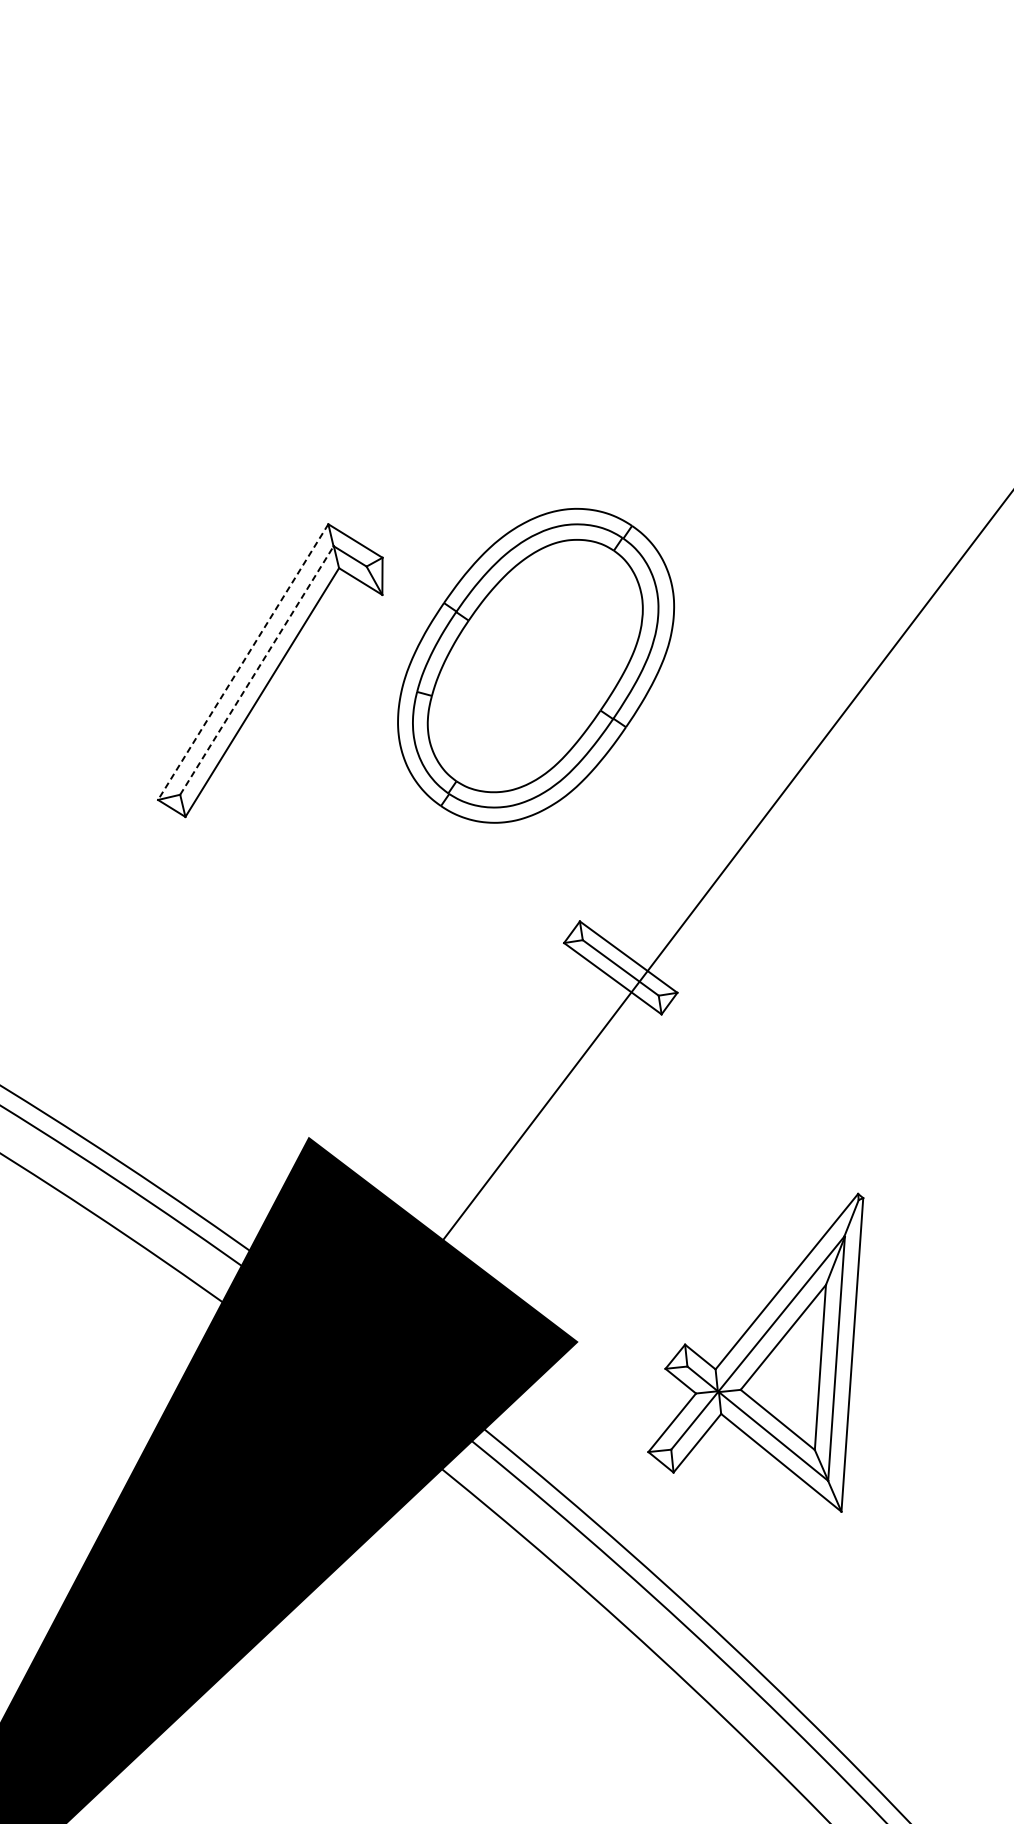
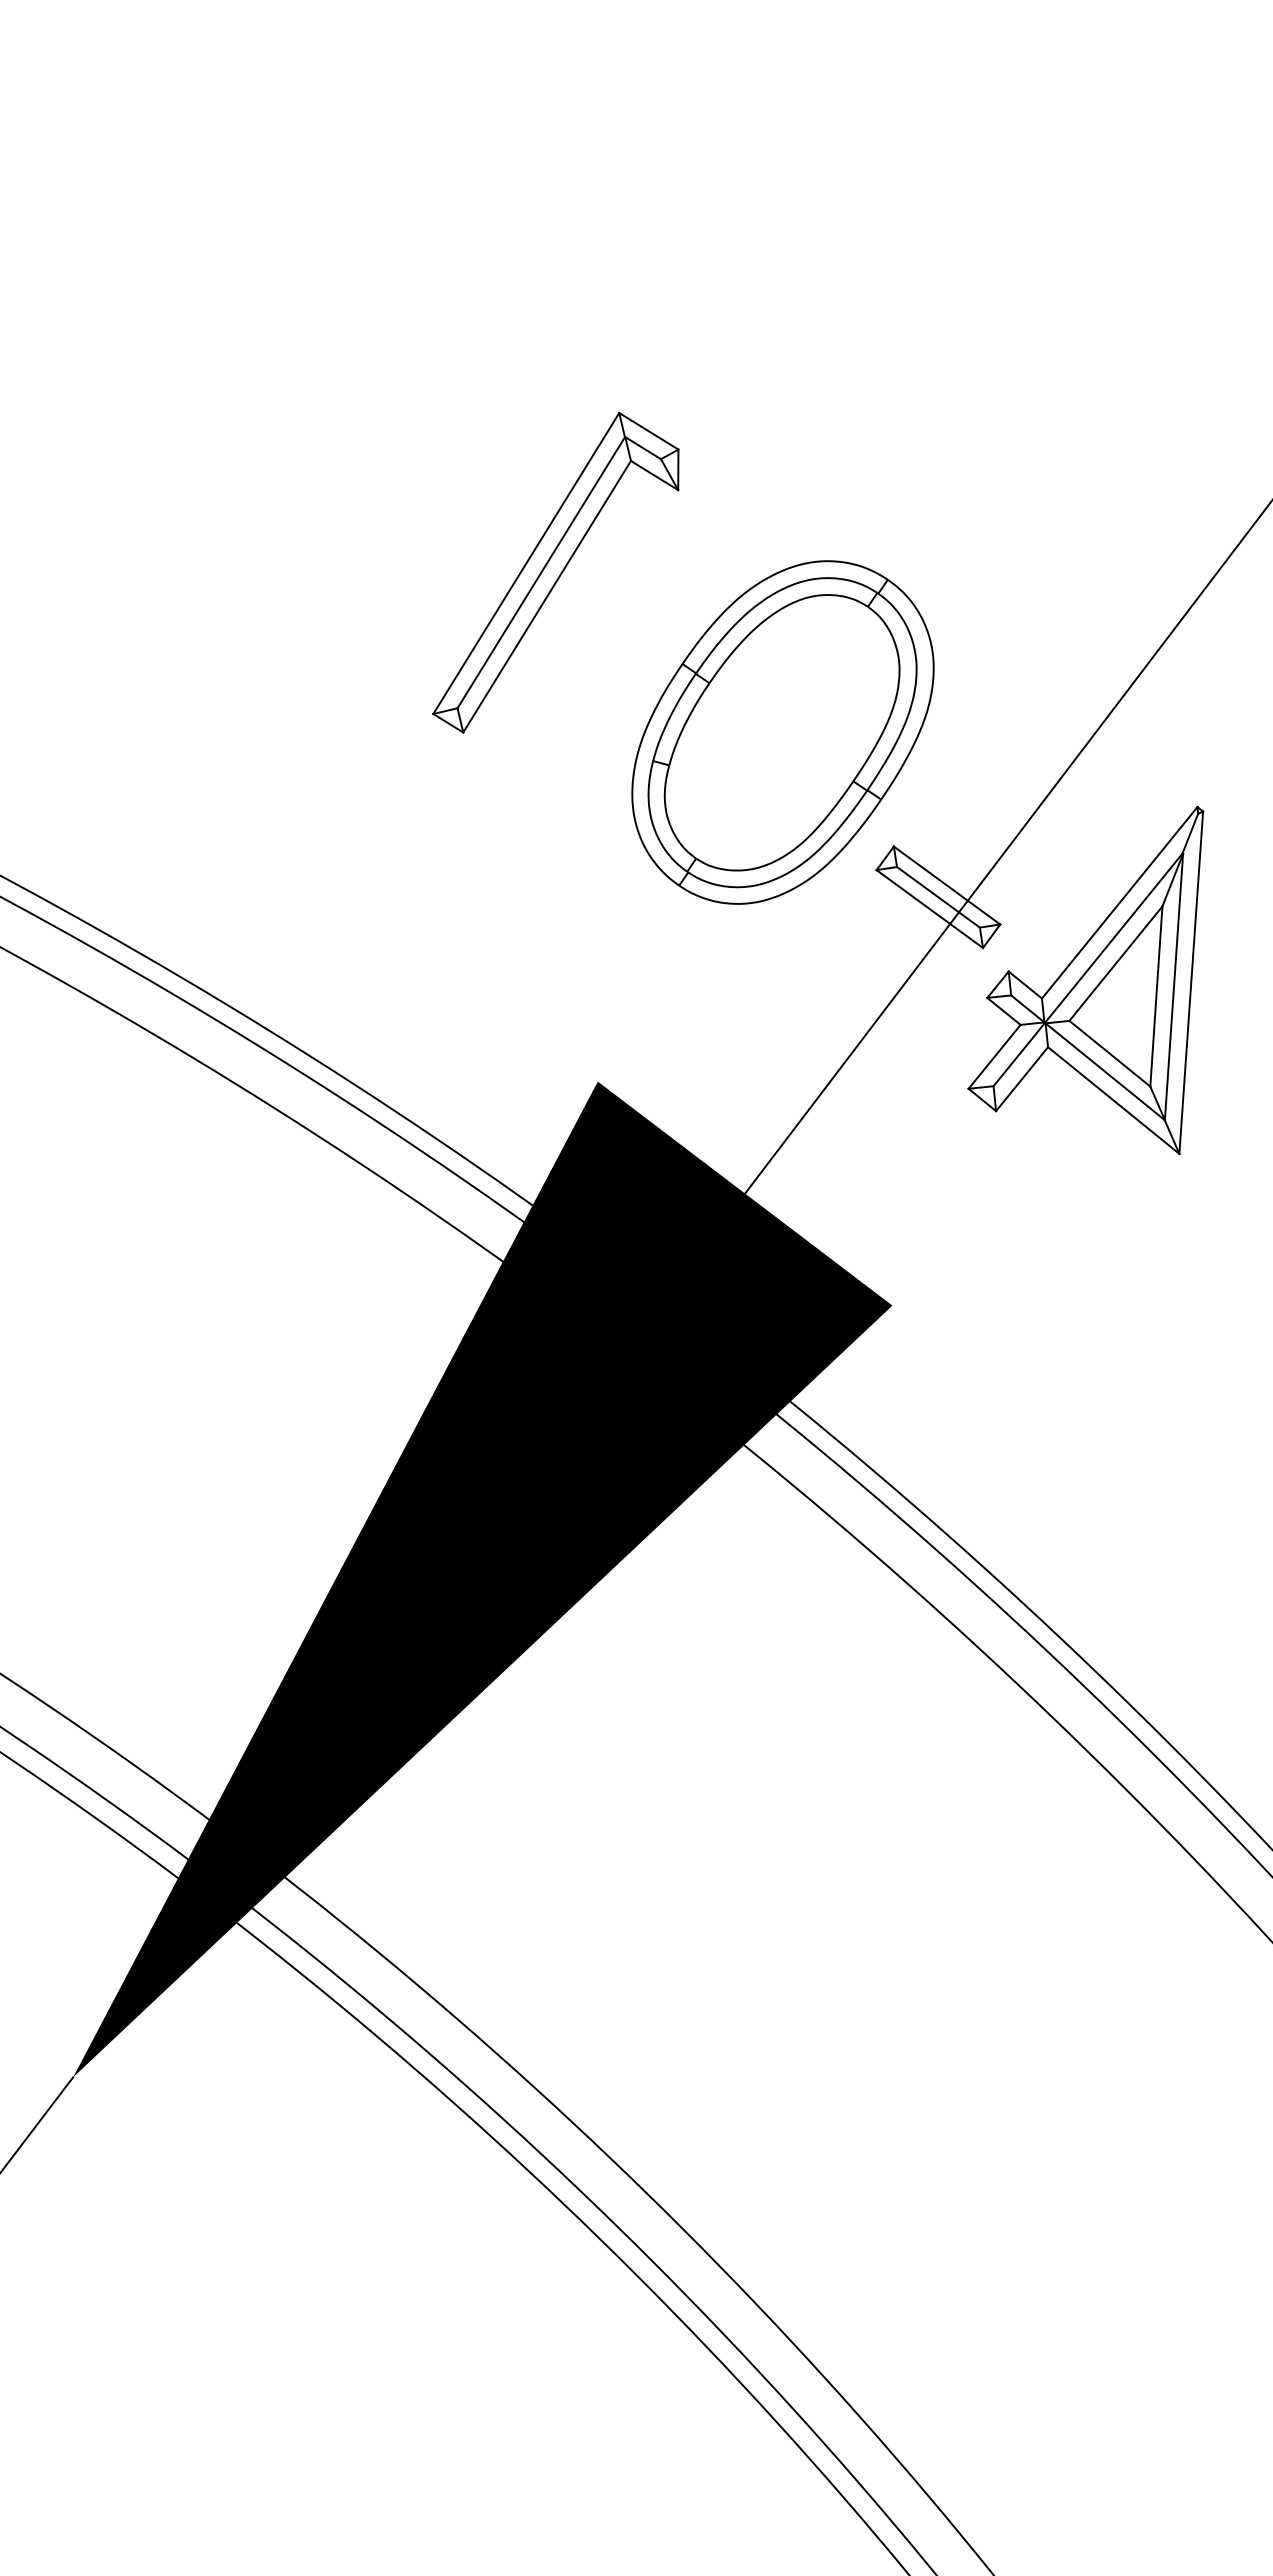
line: (243, 662) -> (526, 563), dashed -> solid
part: (535, 665) -> (782, 732), moved
line: (257, 670) -> (541, 572), dashed -> solid
part: (755, 1351) -> (1085, 979), moved

